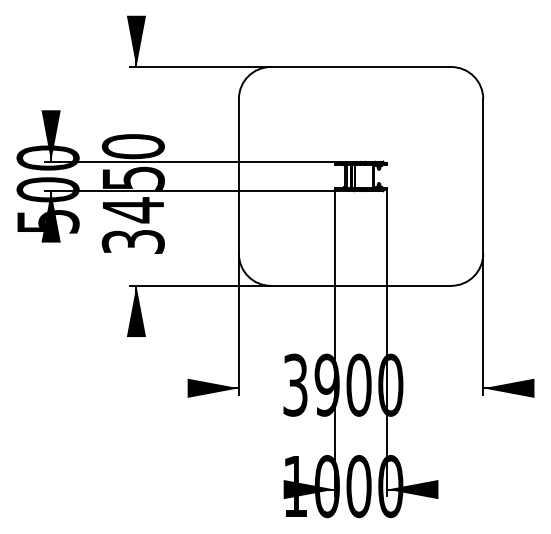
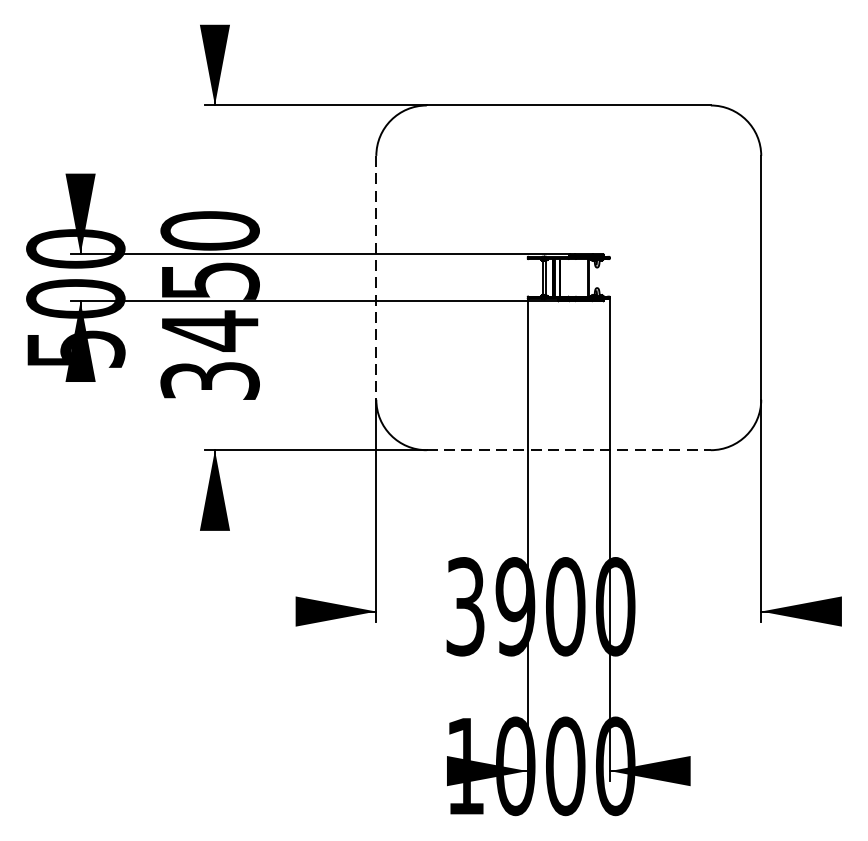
line: (238, 176) -> (375, 277), solid -> dashed
line: (361, 285) -> (569, 449), solid -> dashed

